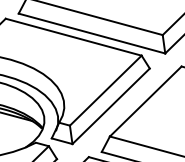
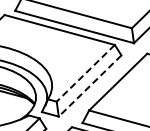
line: (105, 90) -> (85, 73), solid -> dashed
line: (111, 106) -> (90, 86), solid -> dashed

